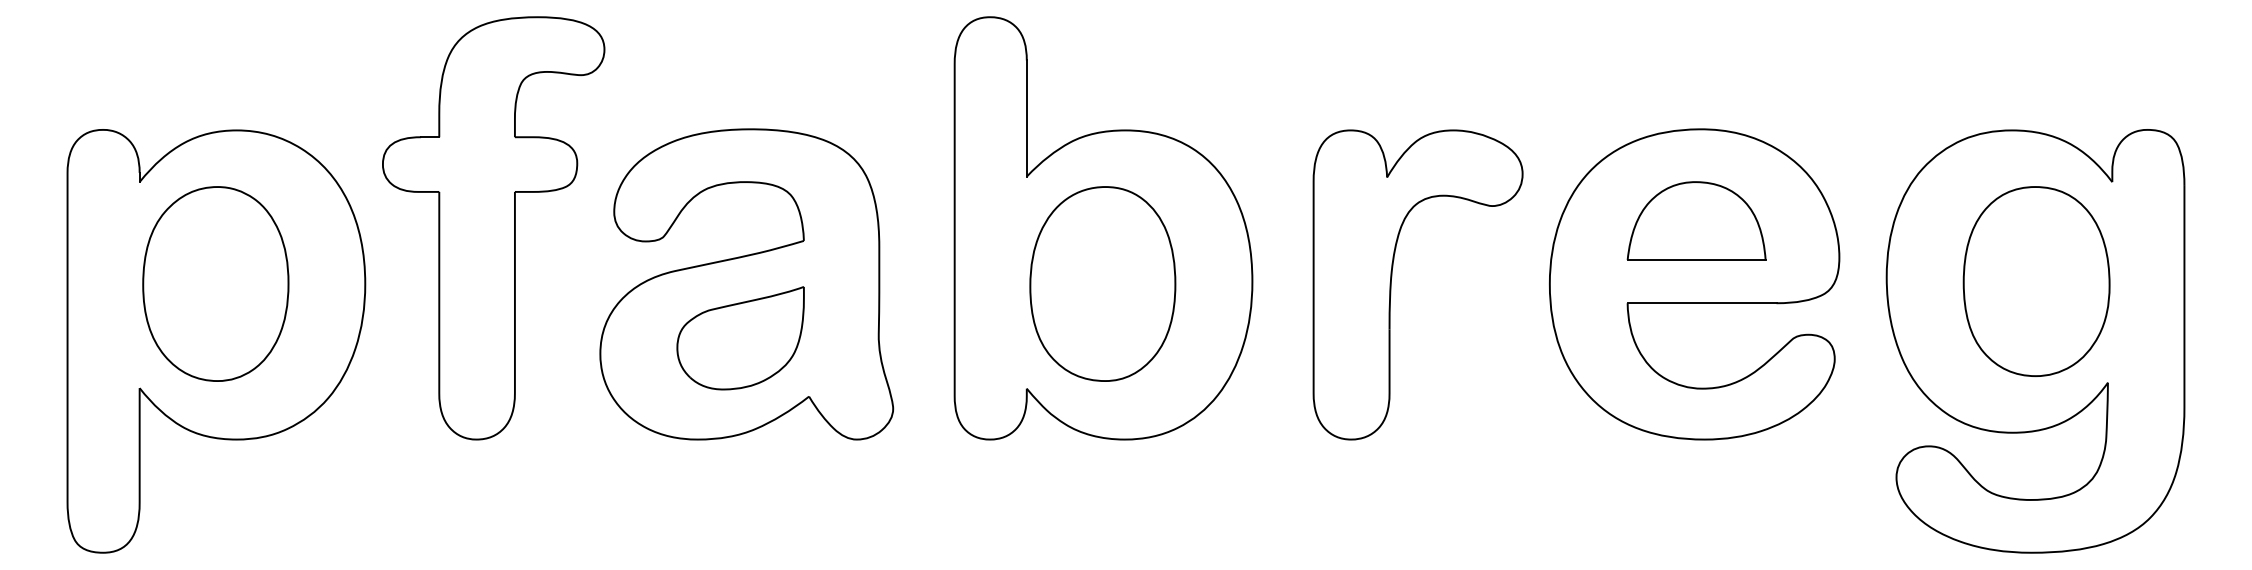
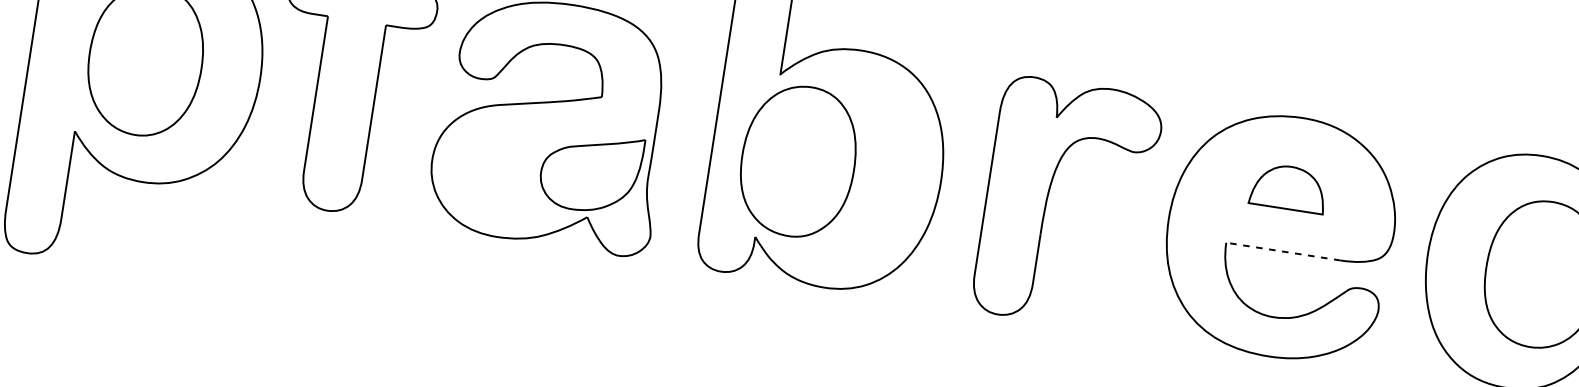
part: (1696, 220) -> (1288, 187), size x0.7
part: (1102, 283) -> (798, 161), moved
line: (1701, 303) -> (1282, 251), solid -> dashed
part: (740, 338) -> (590, 172), moved

